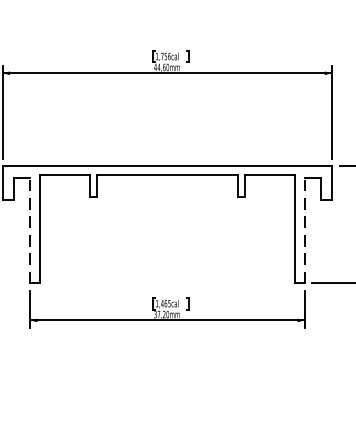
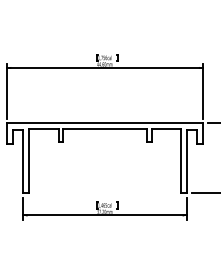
line: (30, 230) -> (23, 161), dashed -> solid
line: (305, 230) -> (187, 161), dashed -> solid

